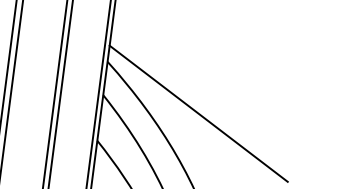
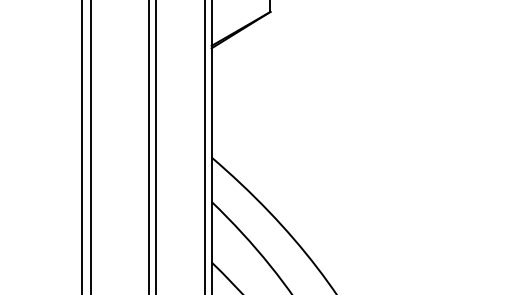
line: (198, 113) -> (339, 209), removed

